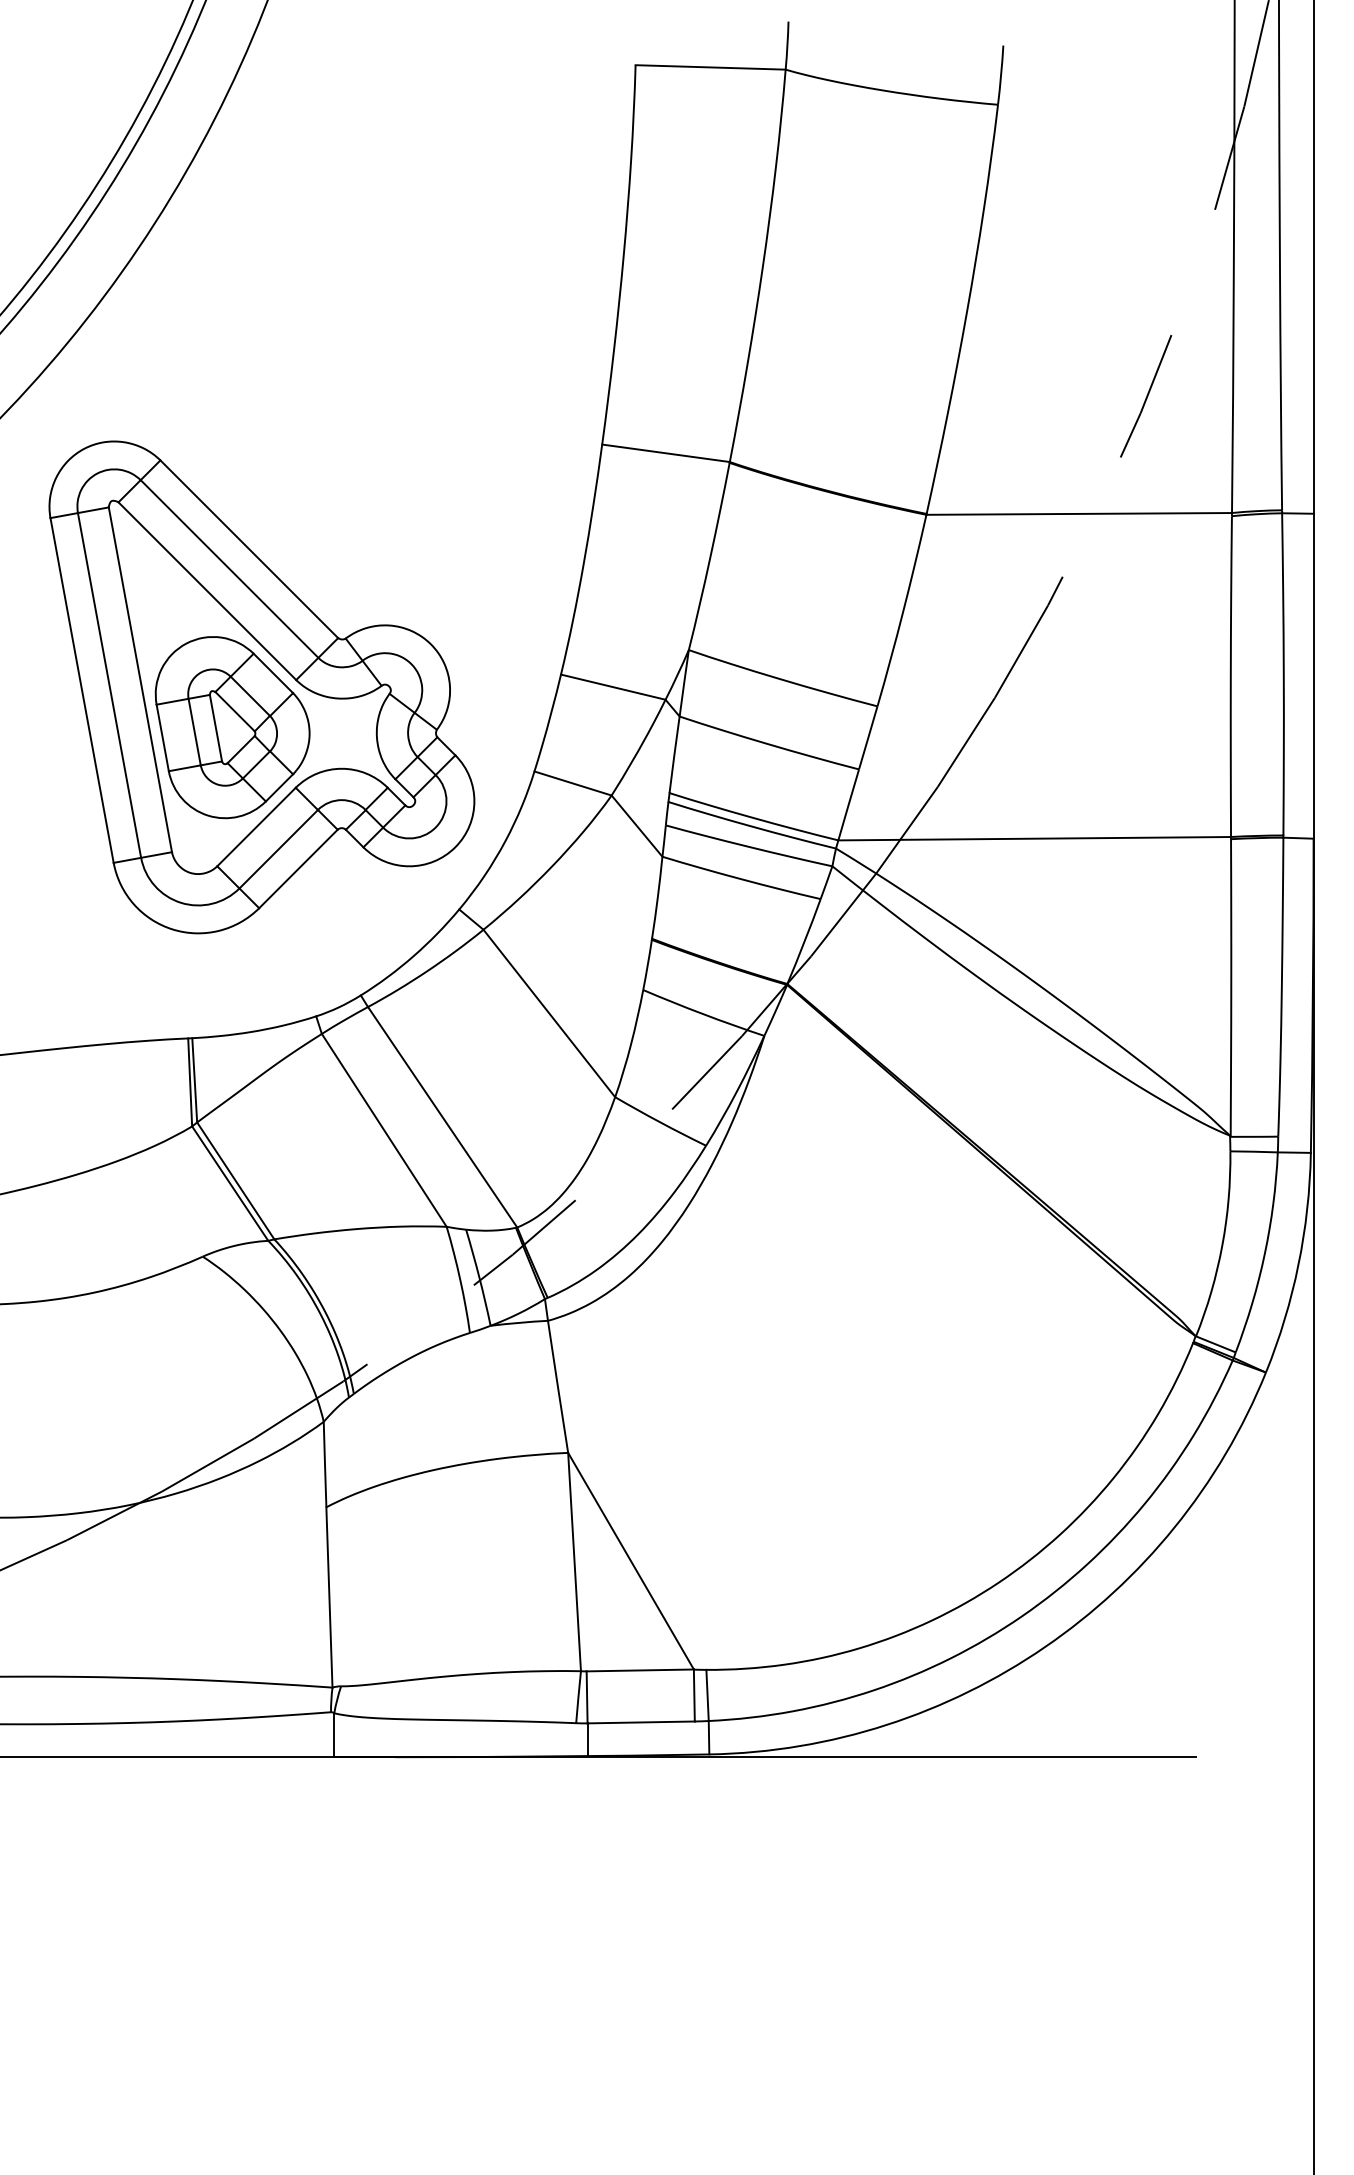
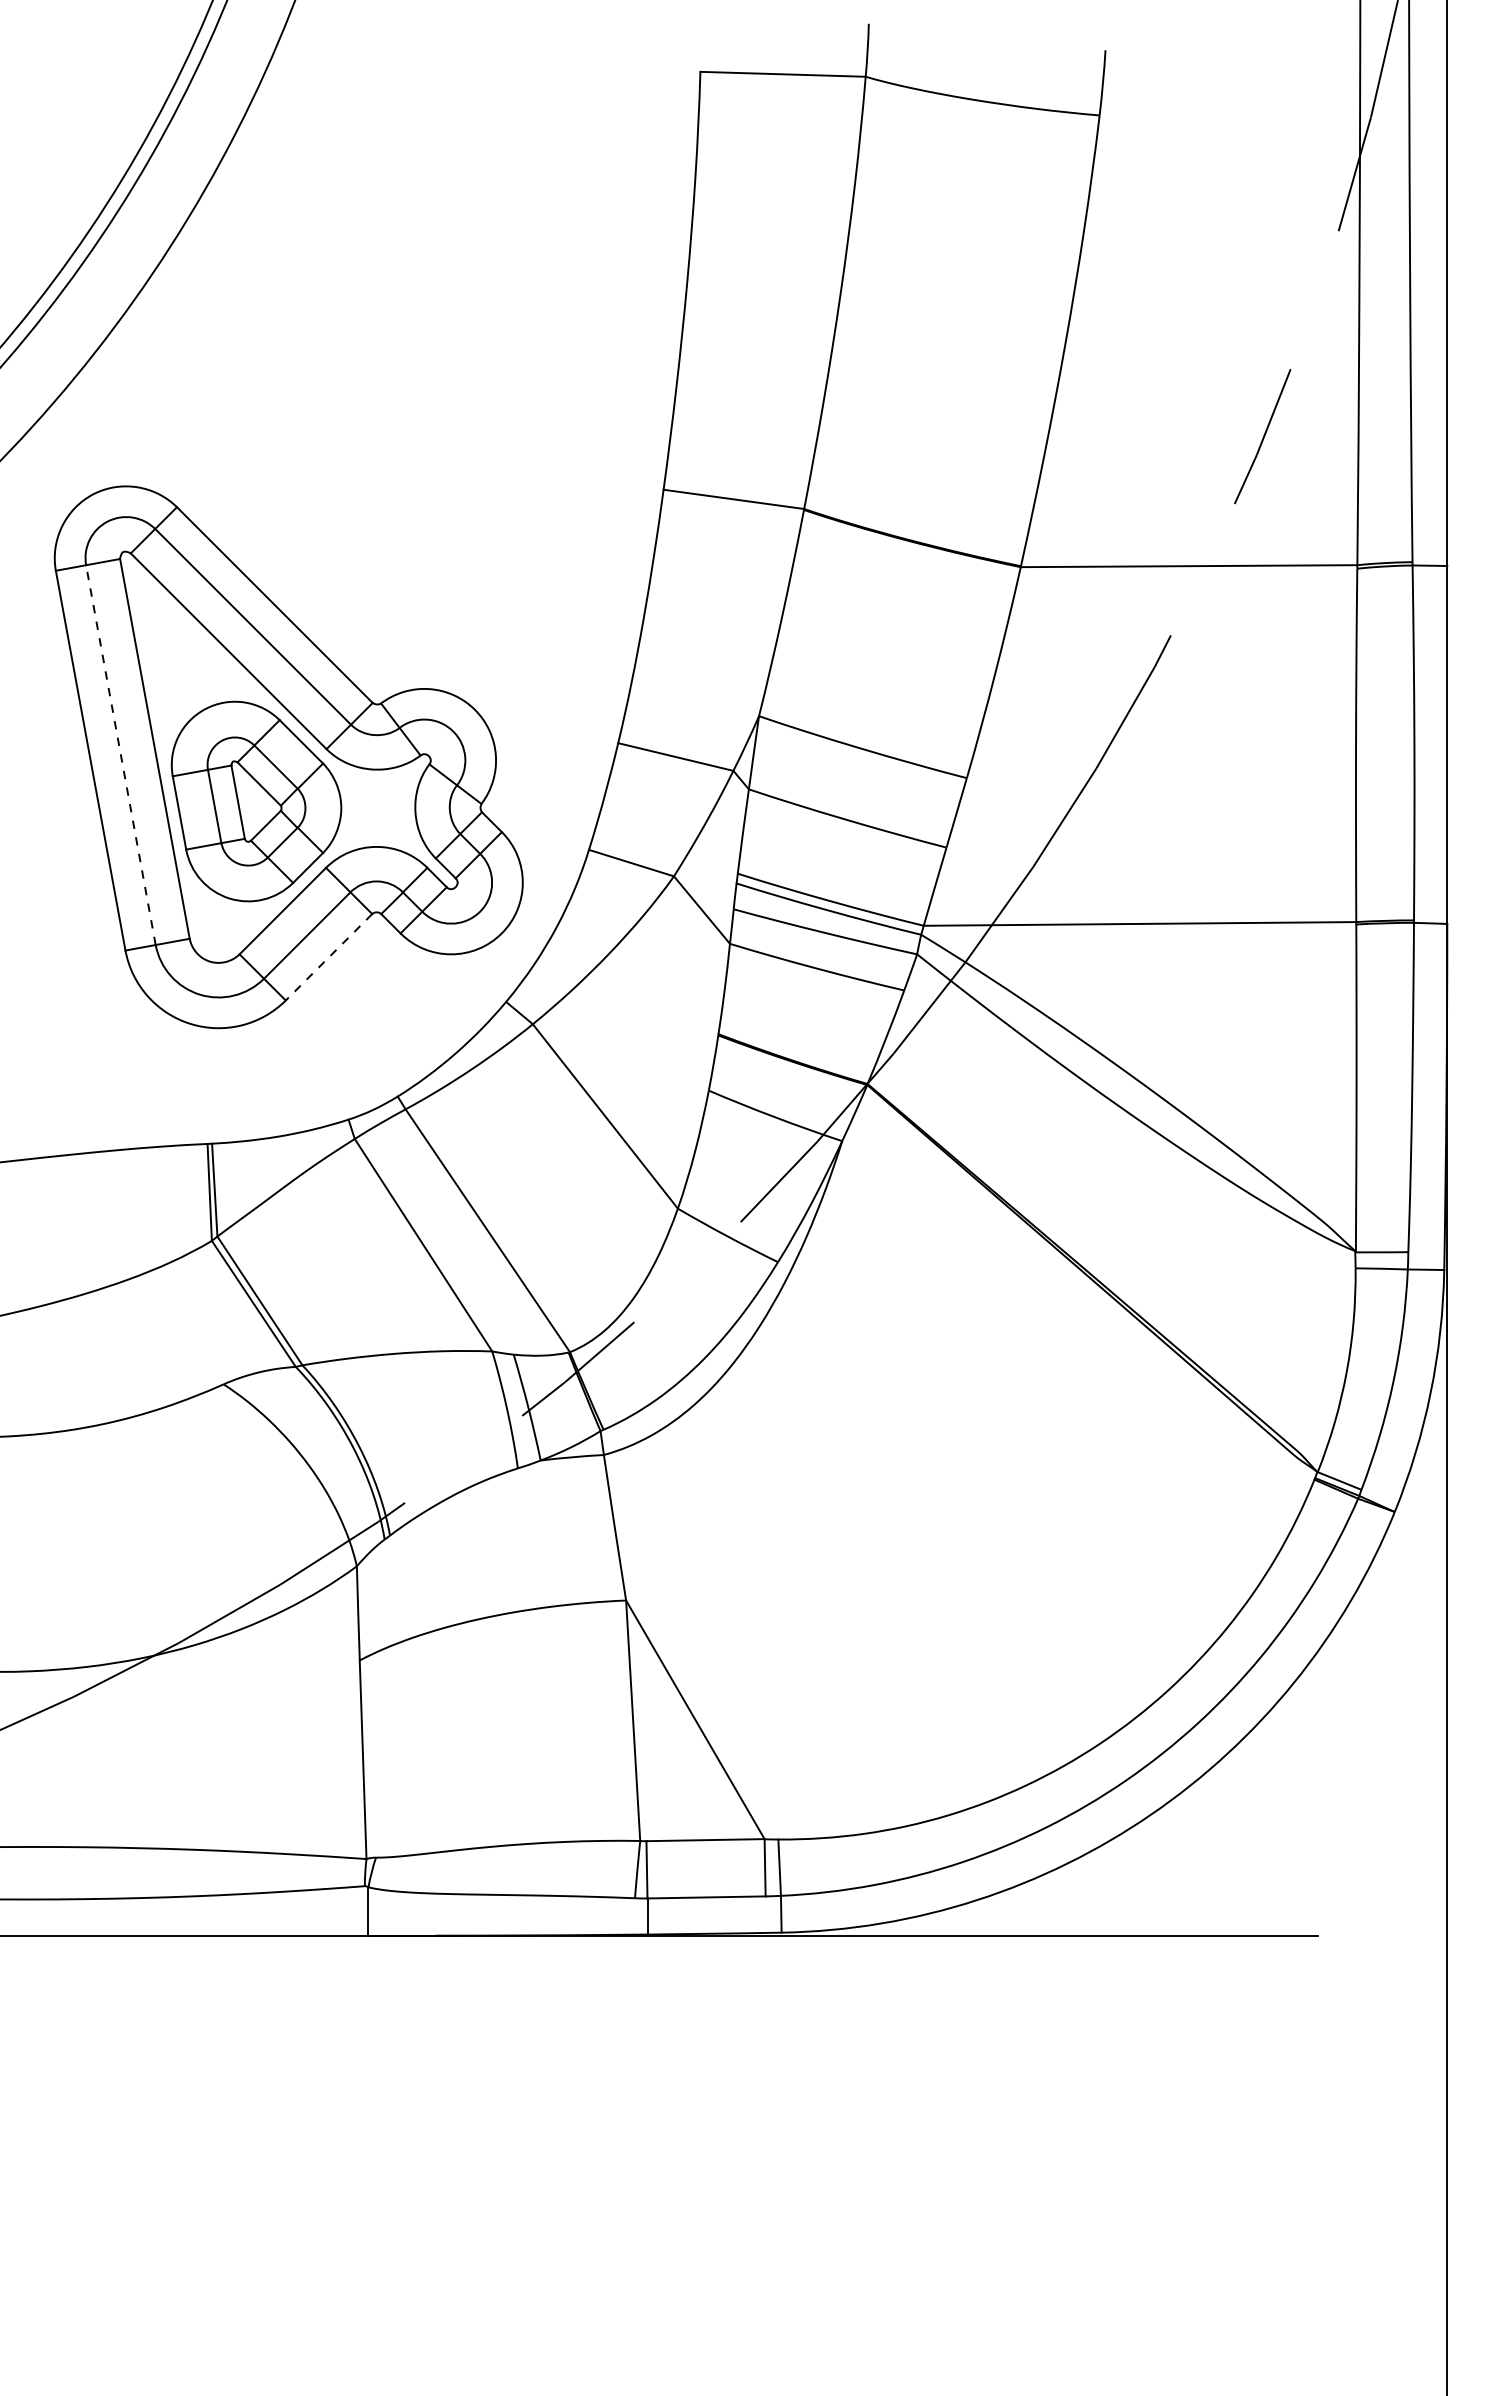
line: (109, 684) -> (120, 754), solid -> dashed
line: (297, 869) -> (328, 957), solid -> dashed

